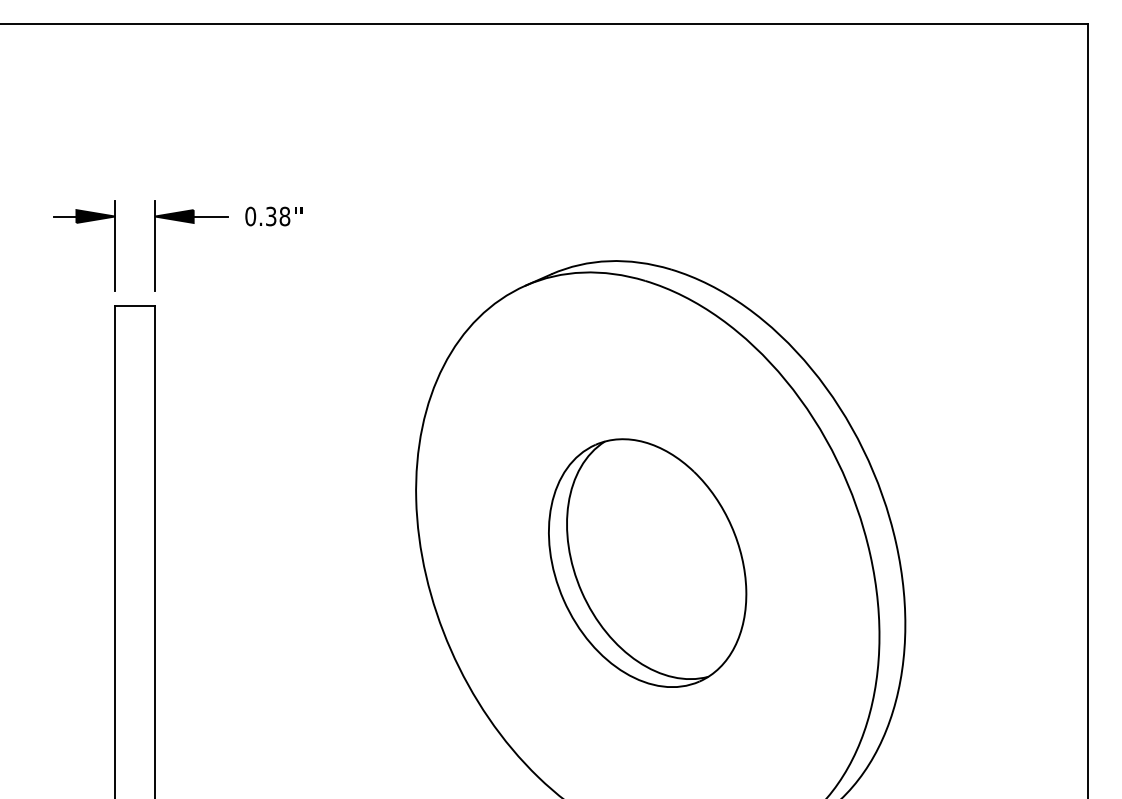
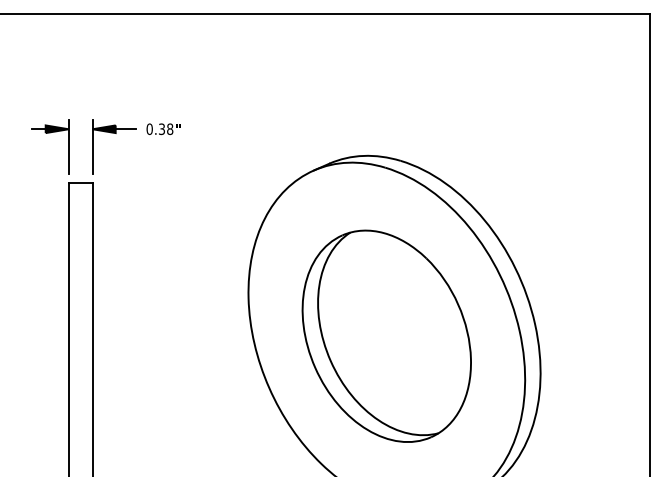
part: (647, 561) -> (386, 335), size x1.43

